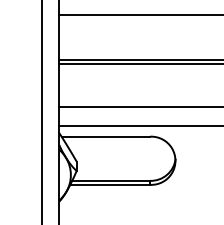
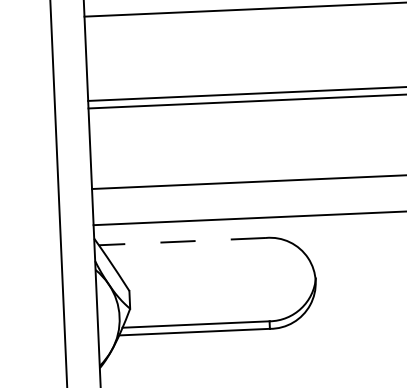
line: (105, 136) -> (181, 241), solid -> dashed

